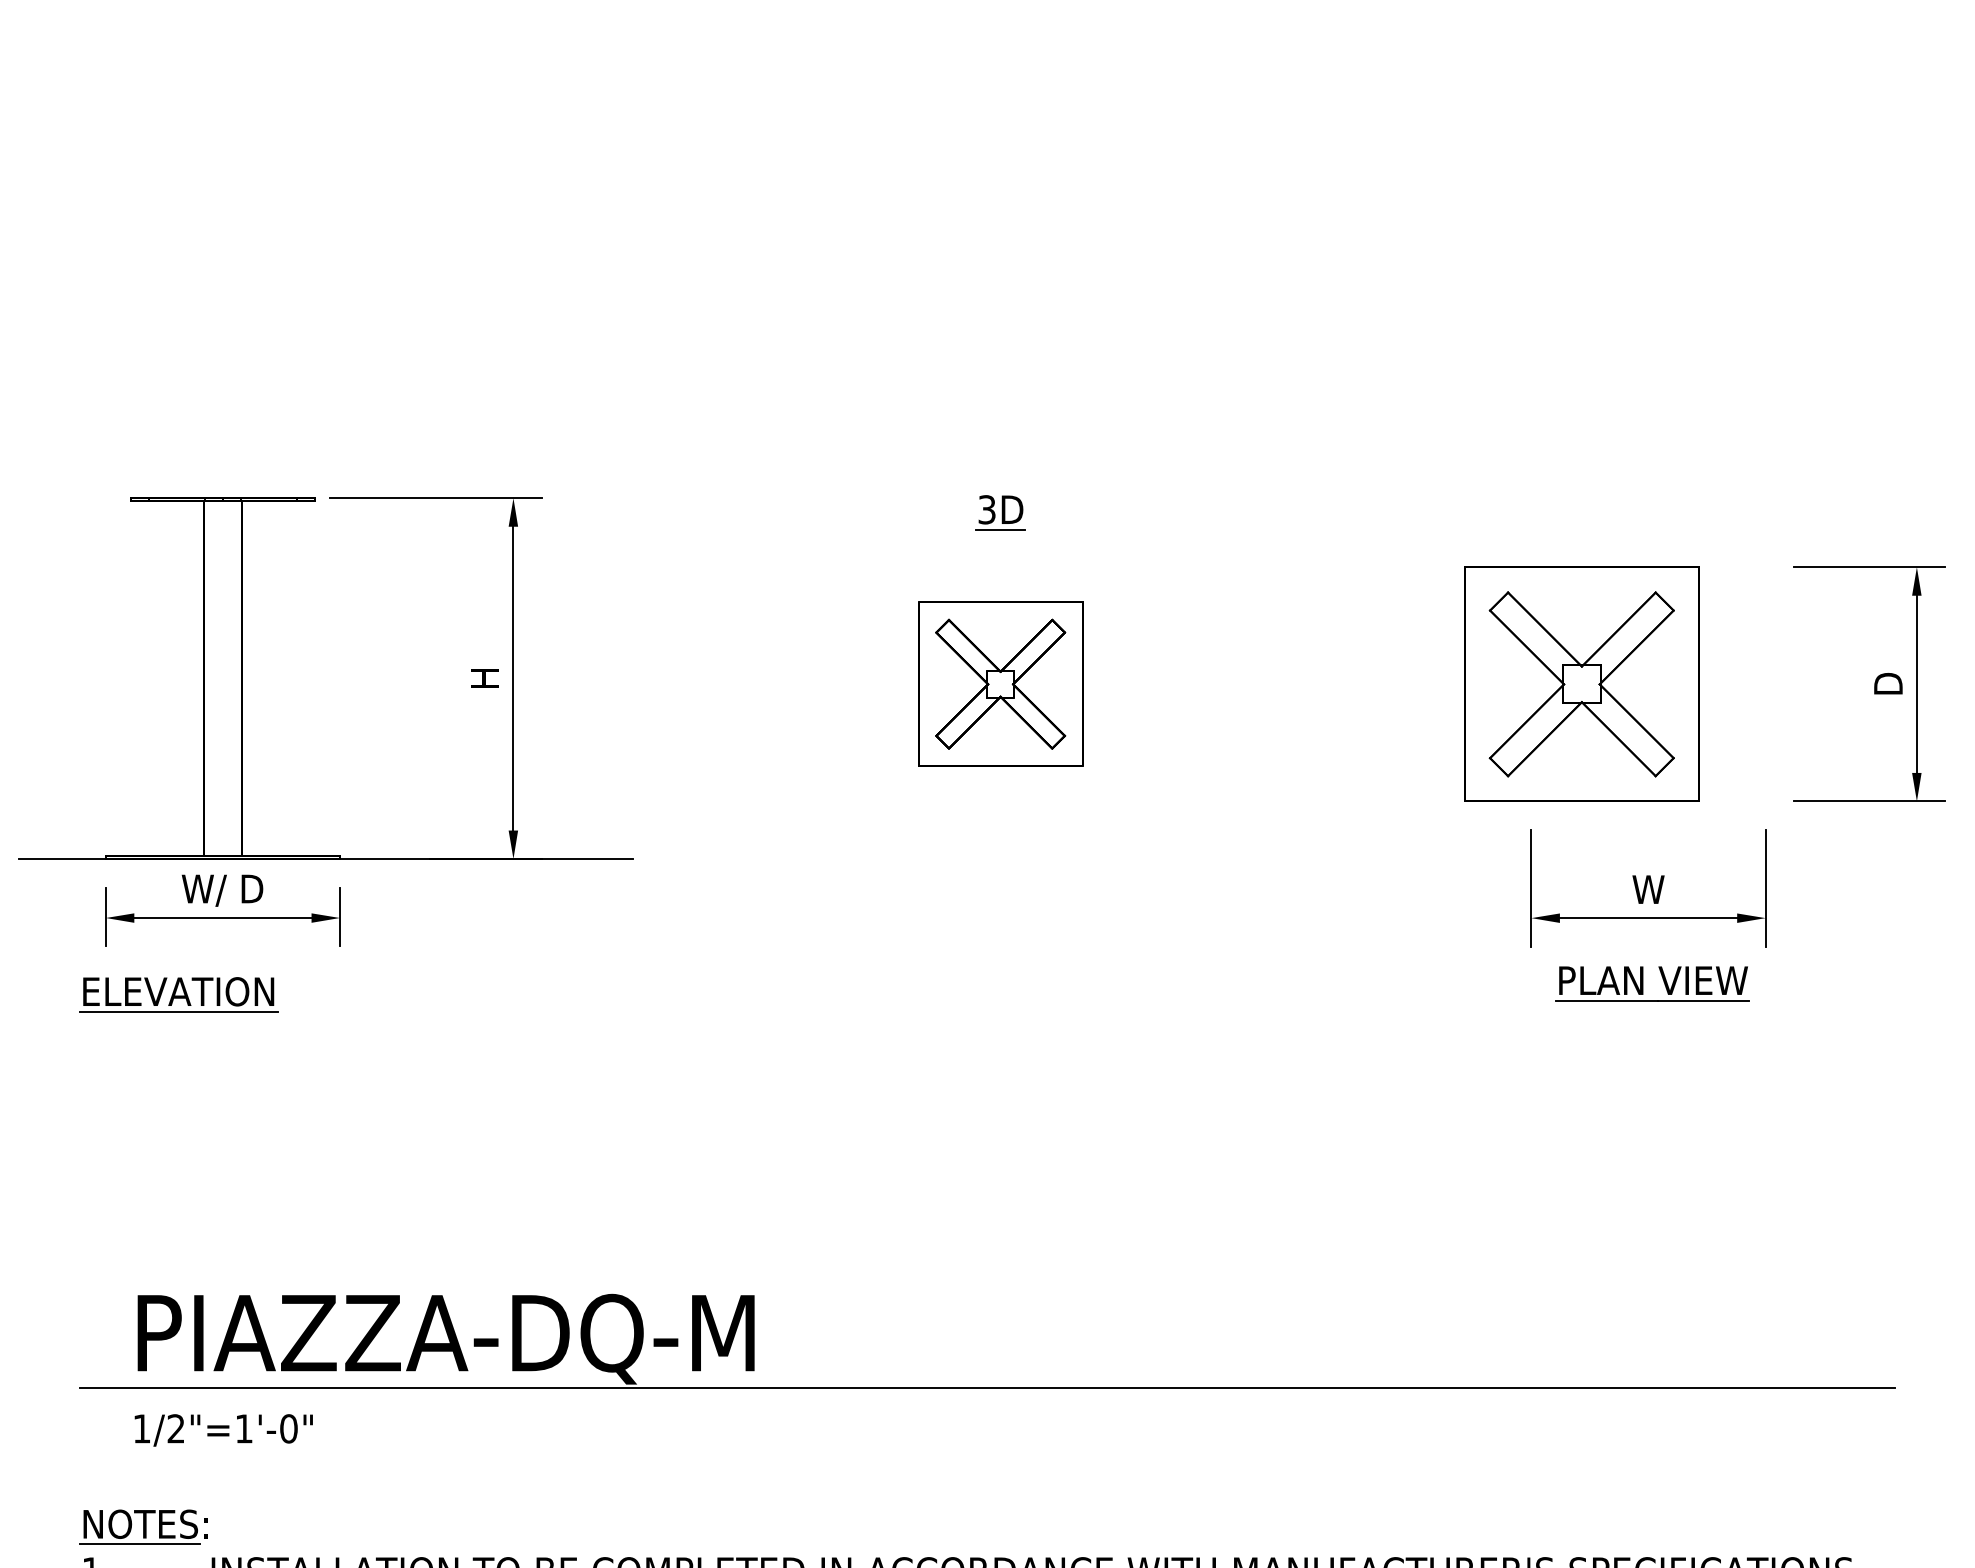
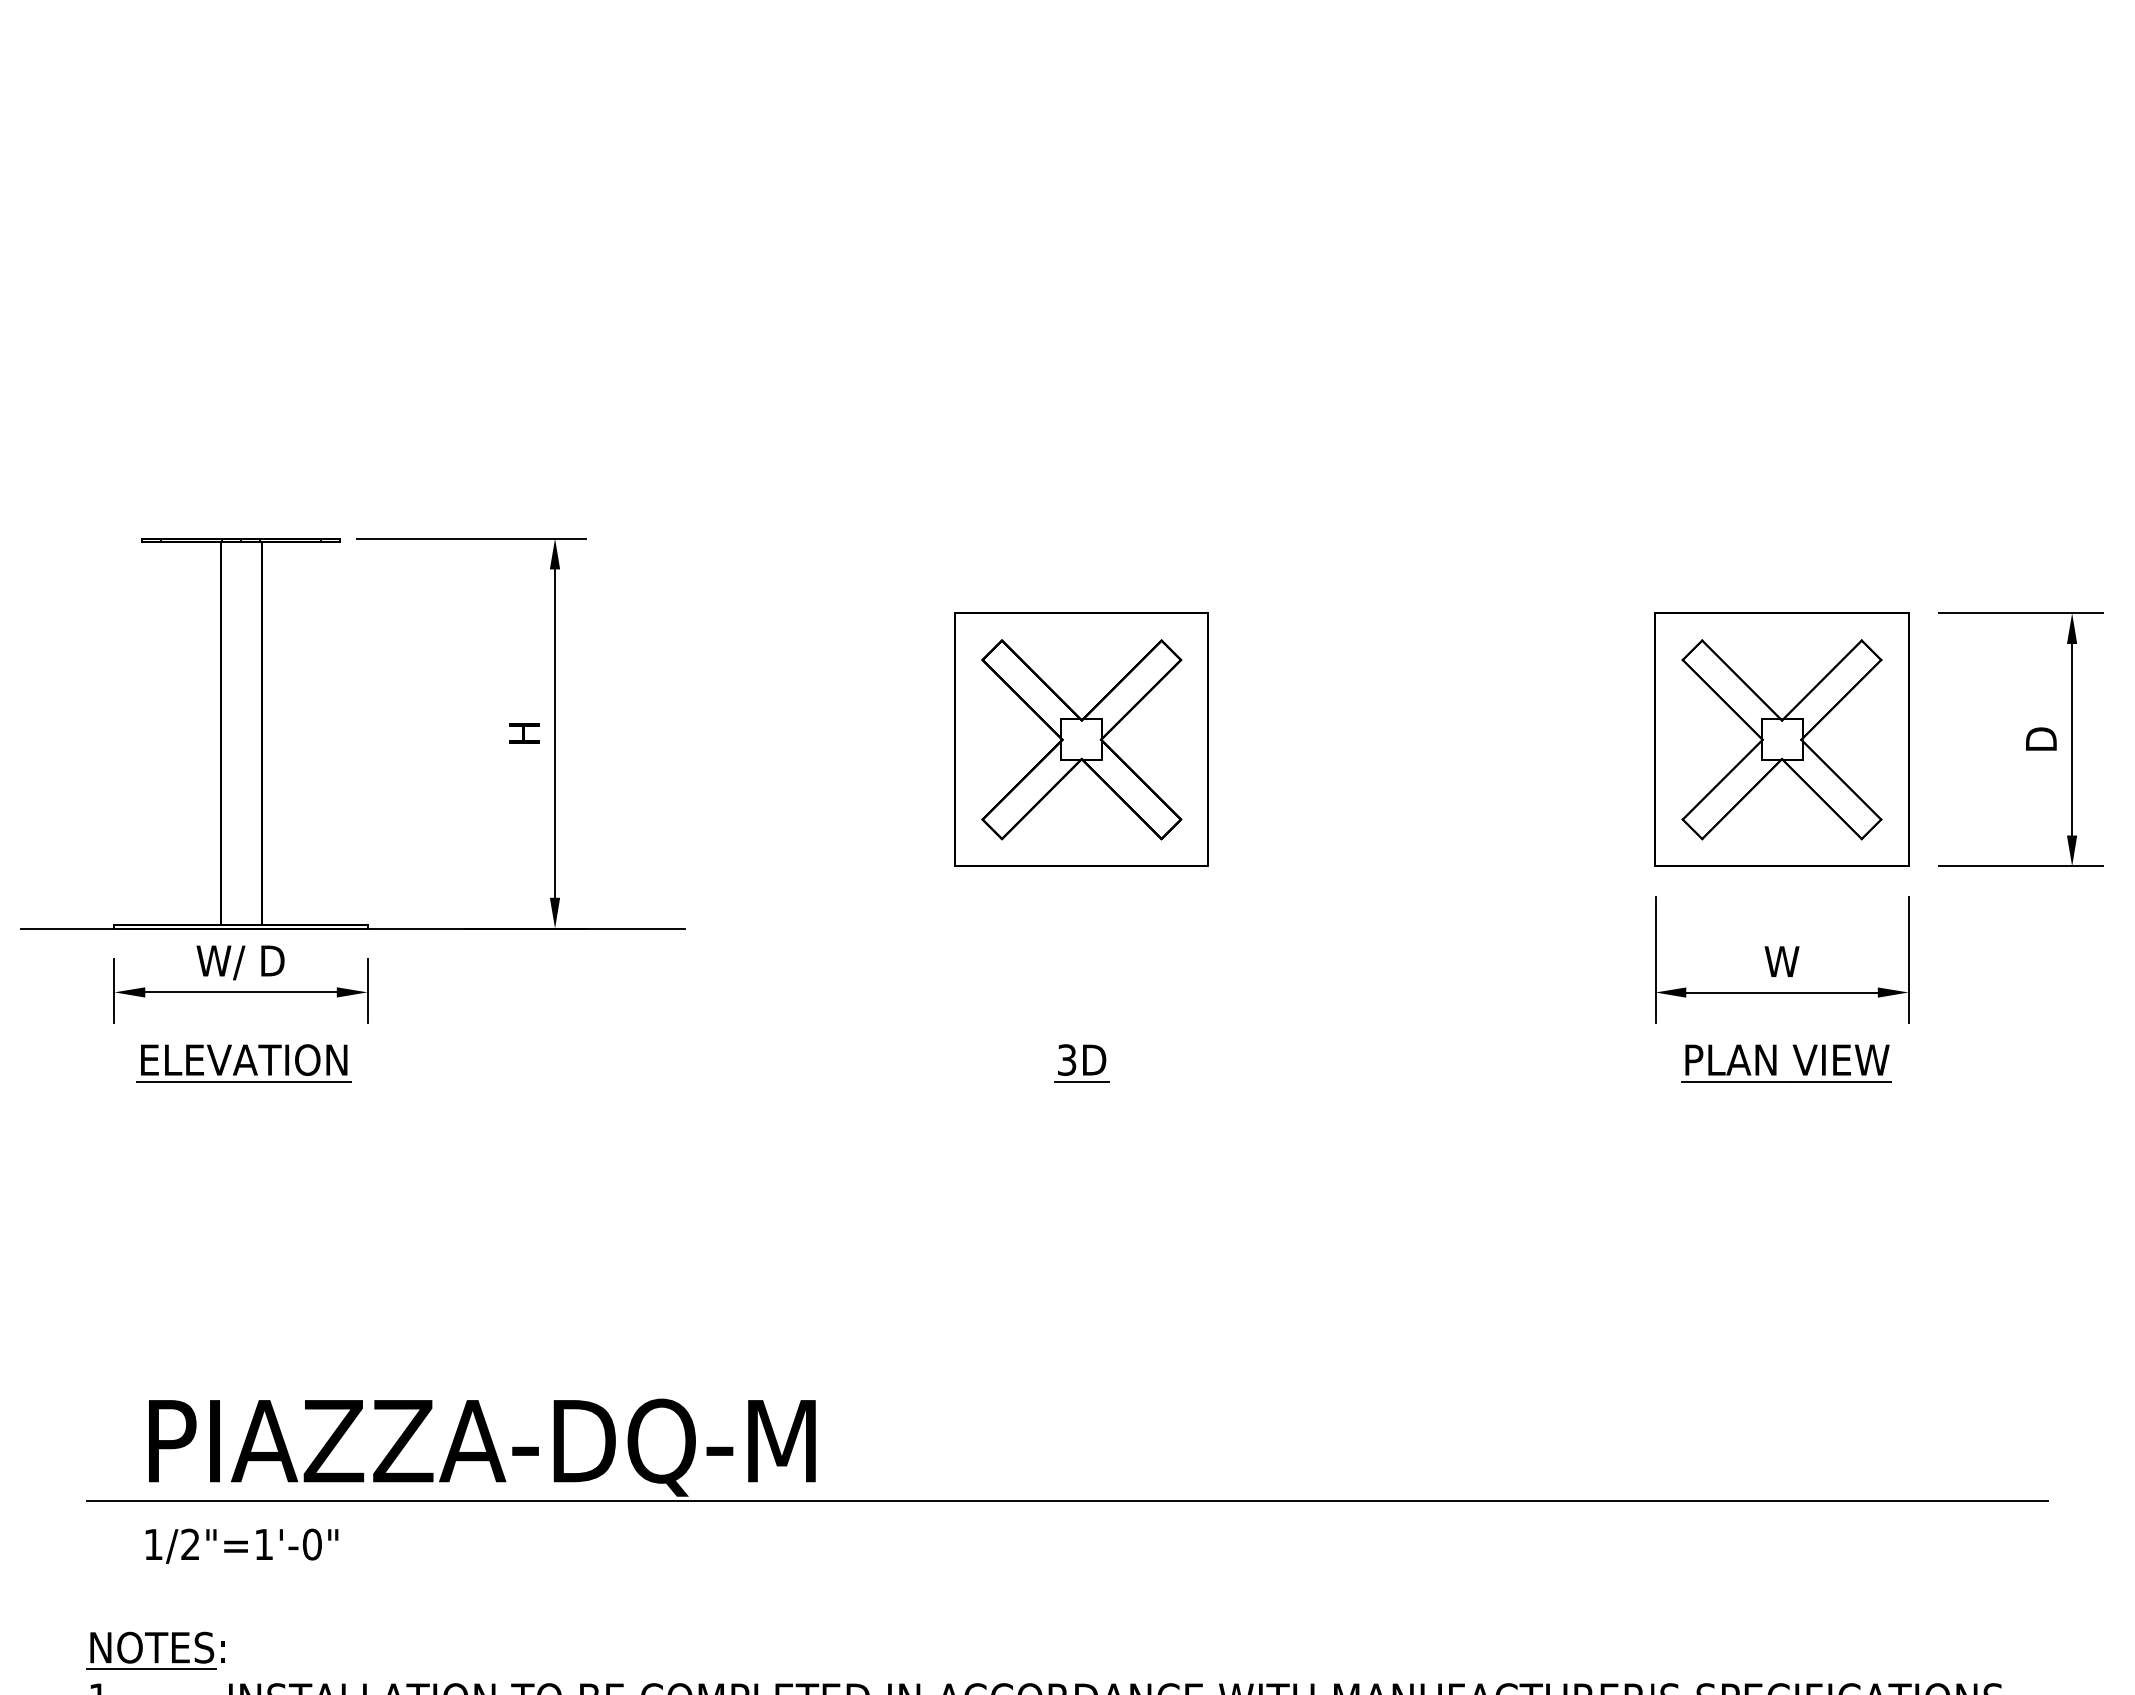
part: (1000, 512) -> (1081, 1063), moved
part: (1000, 684) -> (1081, 739), size x1.43
part: (1581, 684) -> (1781, 739), moved
part: (178, 994) -> (243, 1063), moved

